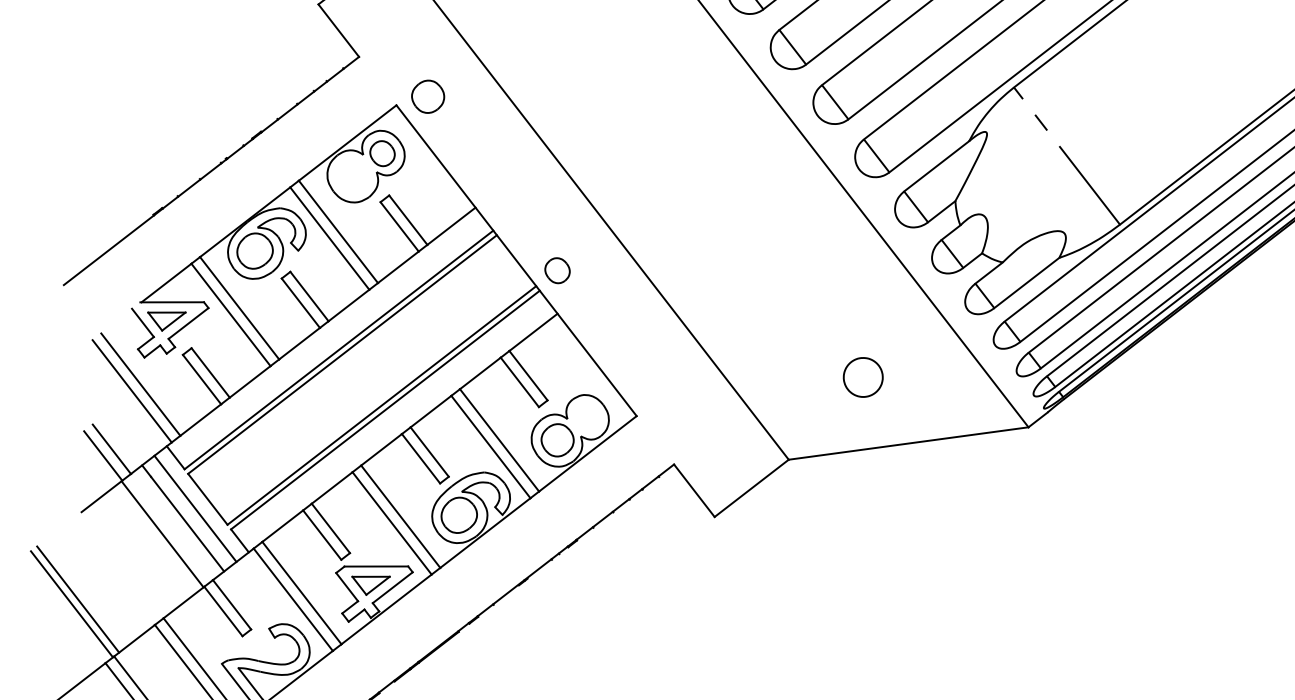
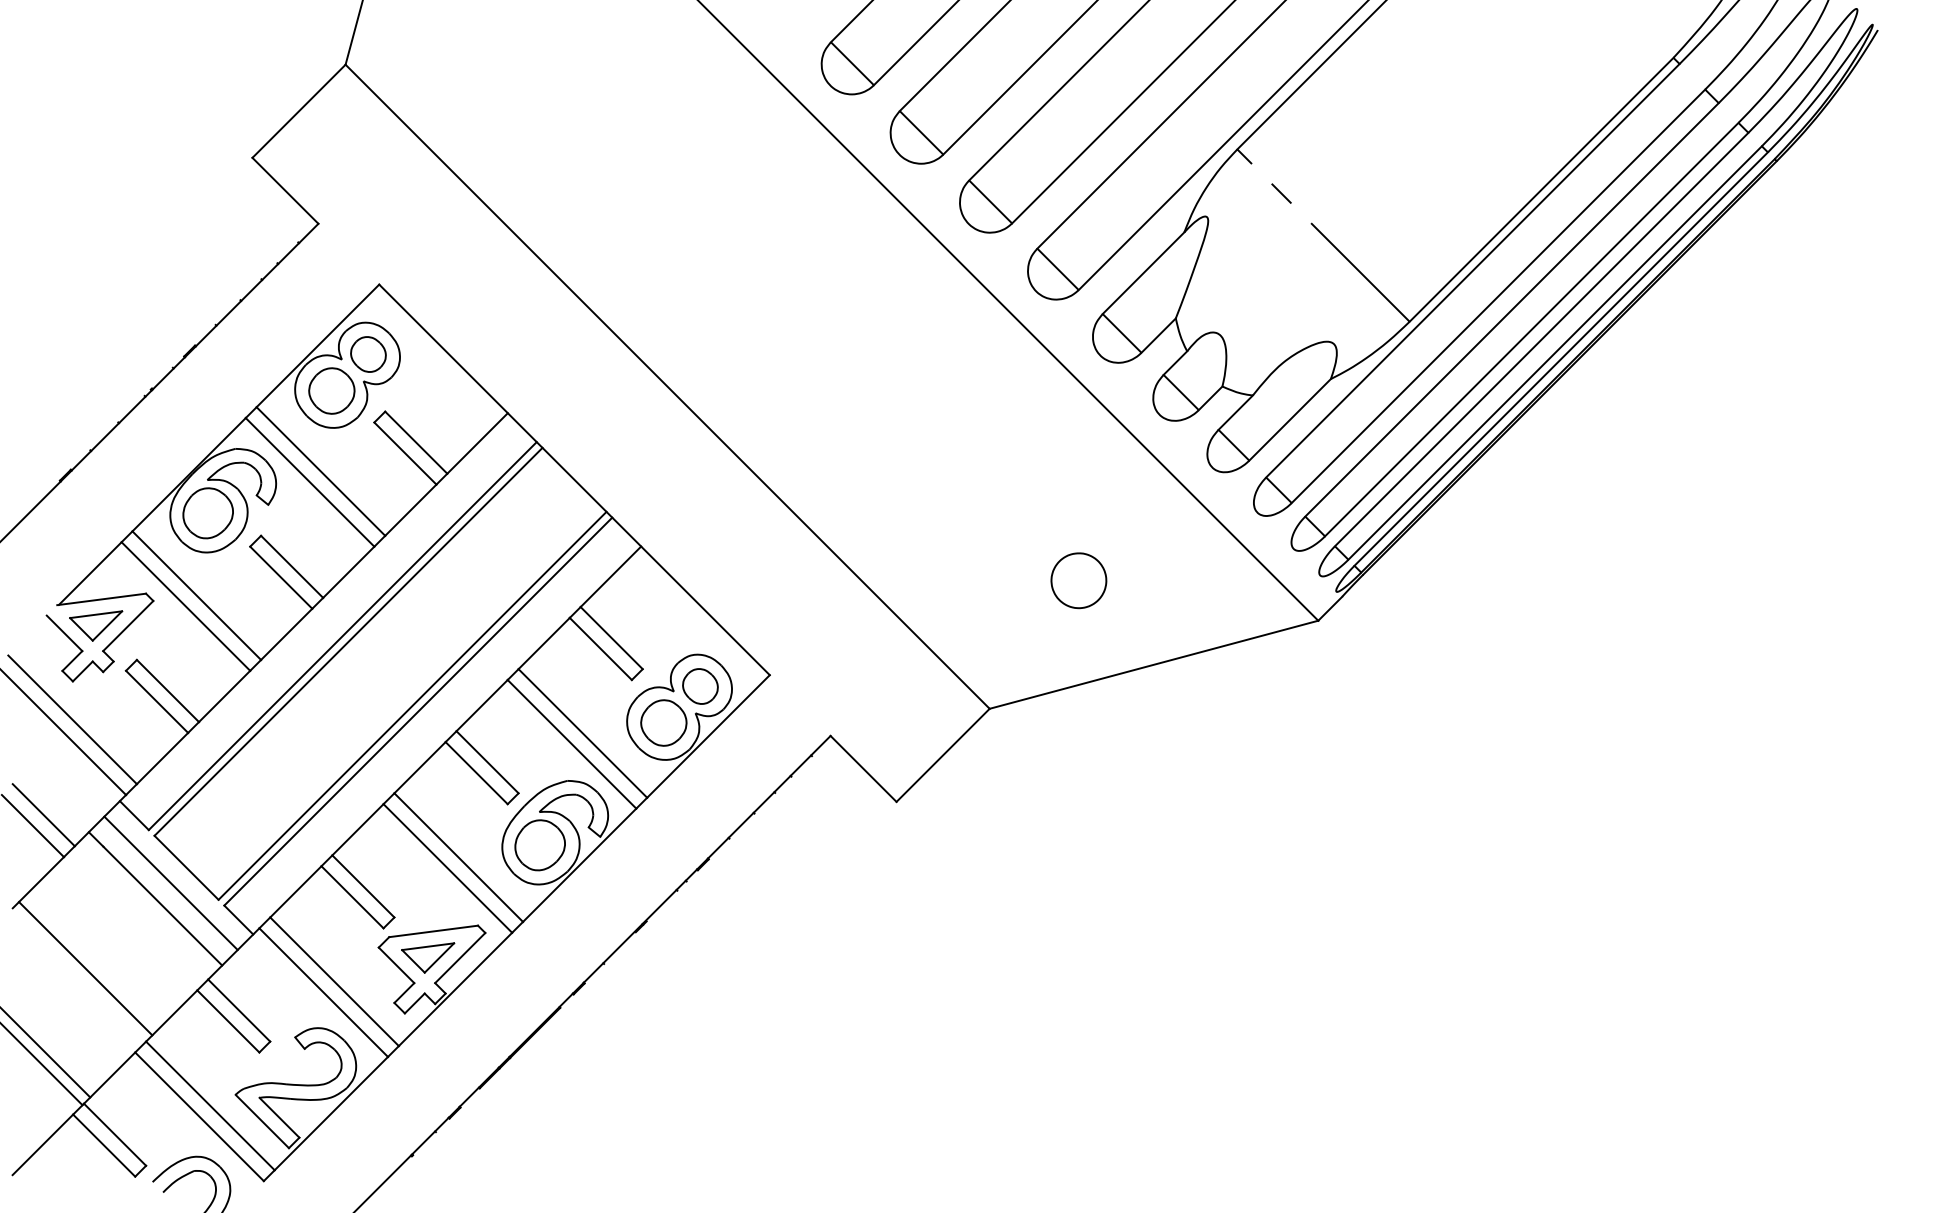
part: (427, 96) -> (331, 390), moved
part: (557, 270) -> (700, 686), moved
line: (162, 534) -> (85, 968), moved

